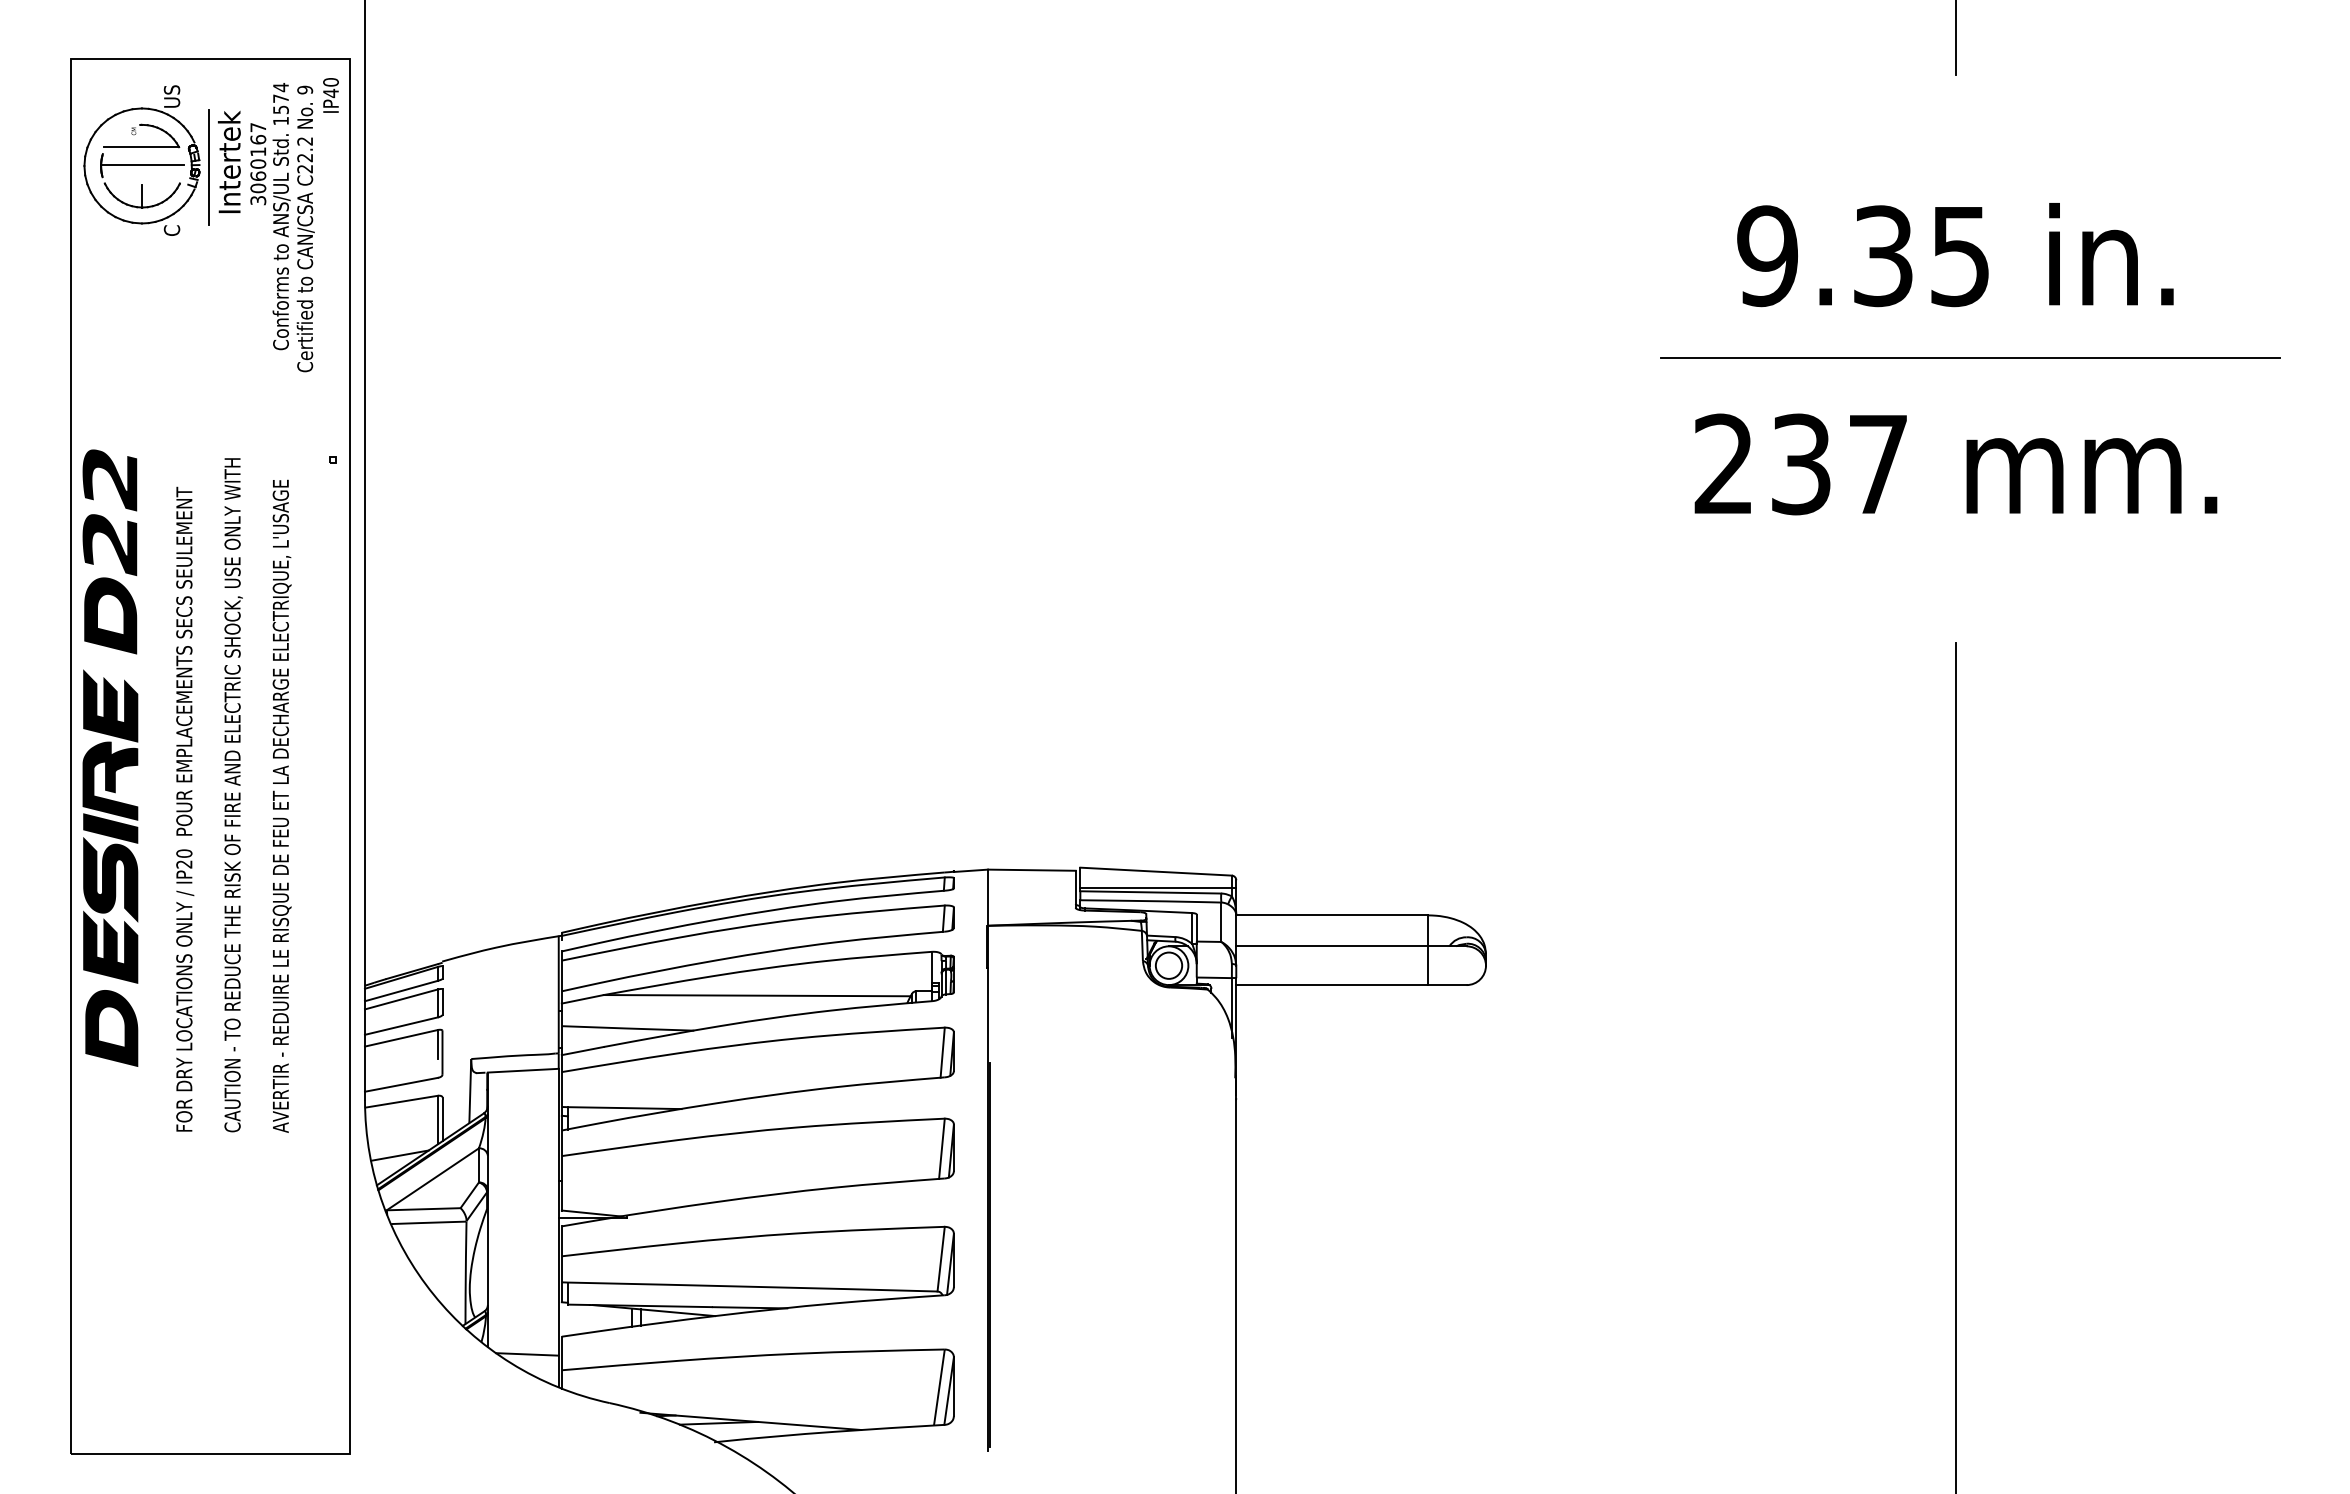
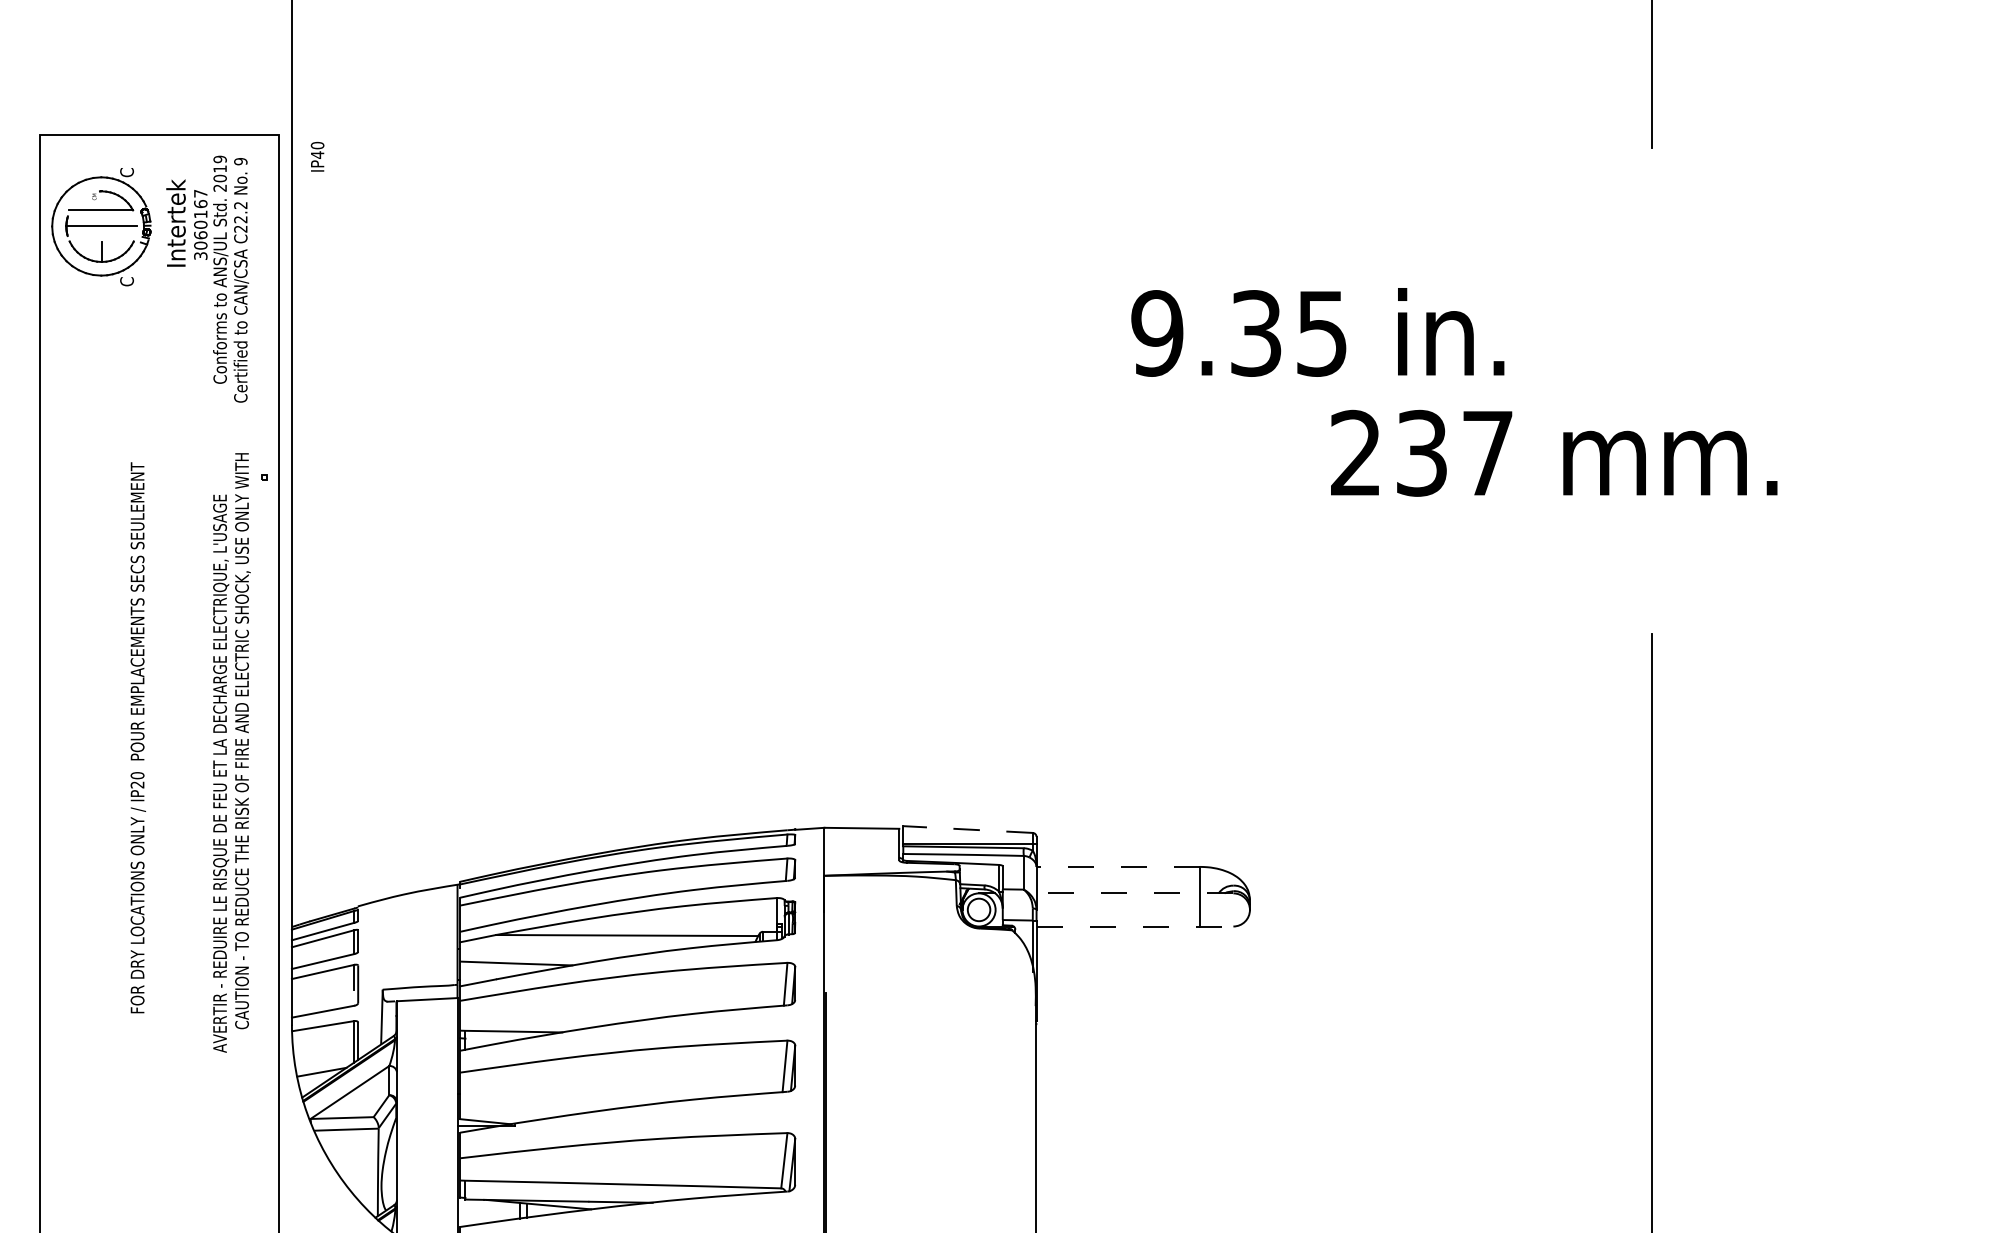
text: (330, 95) -> (317, 156), moved
text: (171, 96) -> (126, 167), US -> C
text: (280, 104) -> (219, 173), 1574 -> 2019
line: (209, 167) -> (159, 227), removed
text: (1955, 255) -> (1317, 332), moved
line: (1970, 358) -> (1664, 391), removed
text: (1955, 464) -> (1553, 453), moved
part: (110, 757) -> (74, 731), removed
text: (233, 795) -> (242, 741), moved
text: (185, 808) -> (138, 737), moved
line: (1156, 871) -> (968, 829), solid -> dashed
line: (1332, 915) -> (1118, 867), solid -> dashed
line: (1350, 946) -> (1134, 893), solid -> dashed
line: (1351, 985) -> (1135, 926), solid -> dashed

